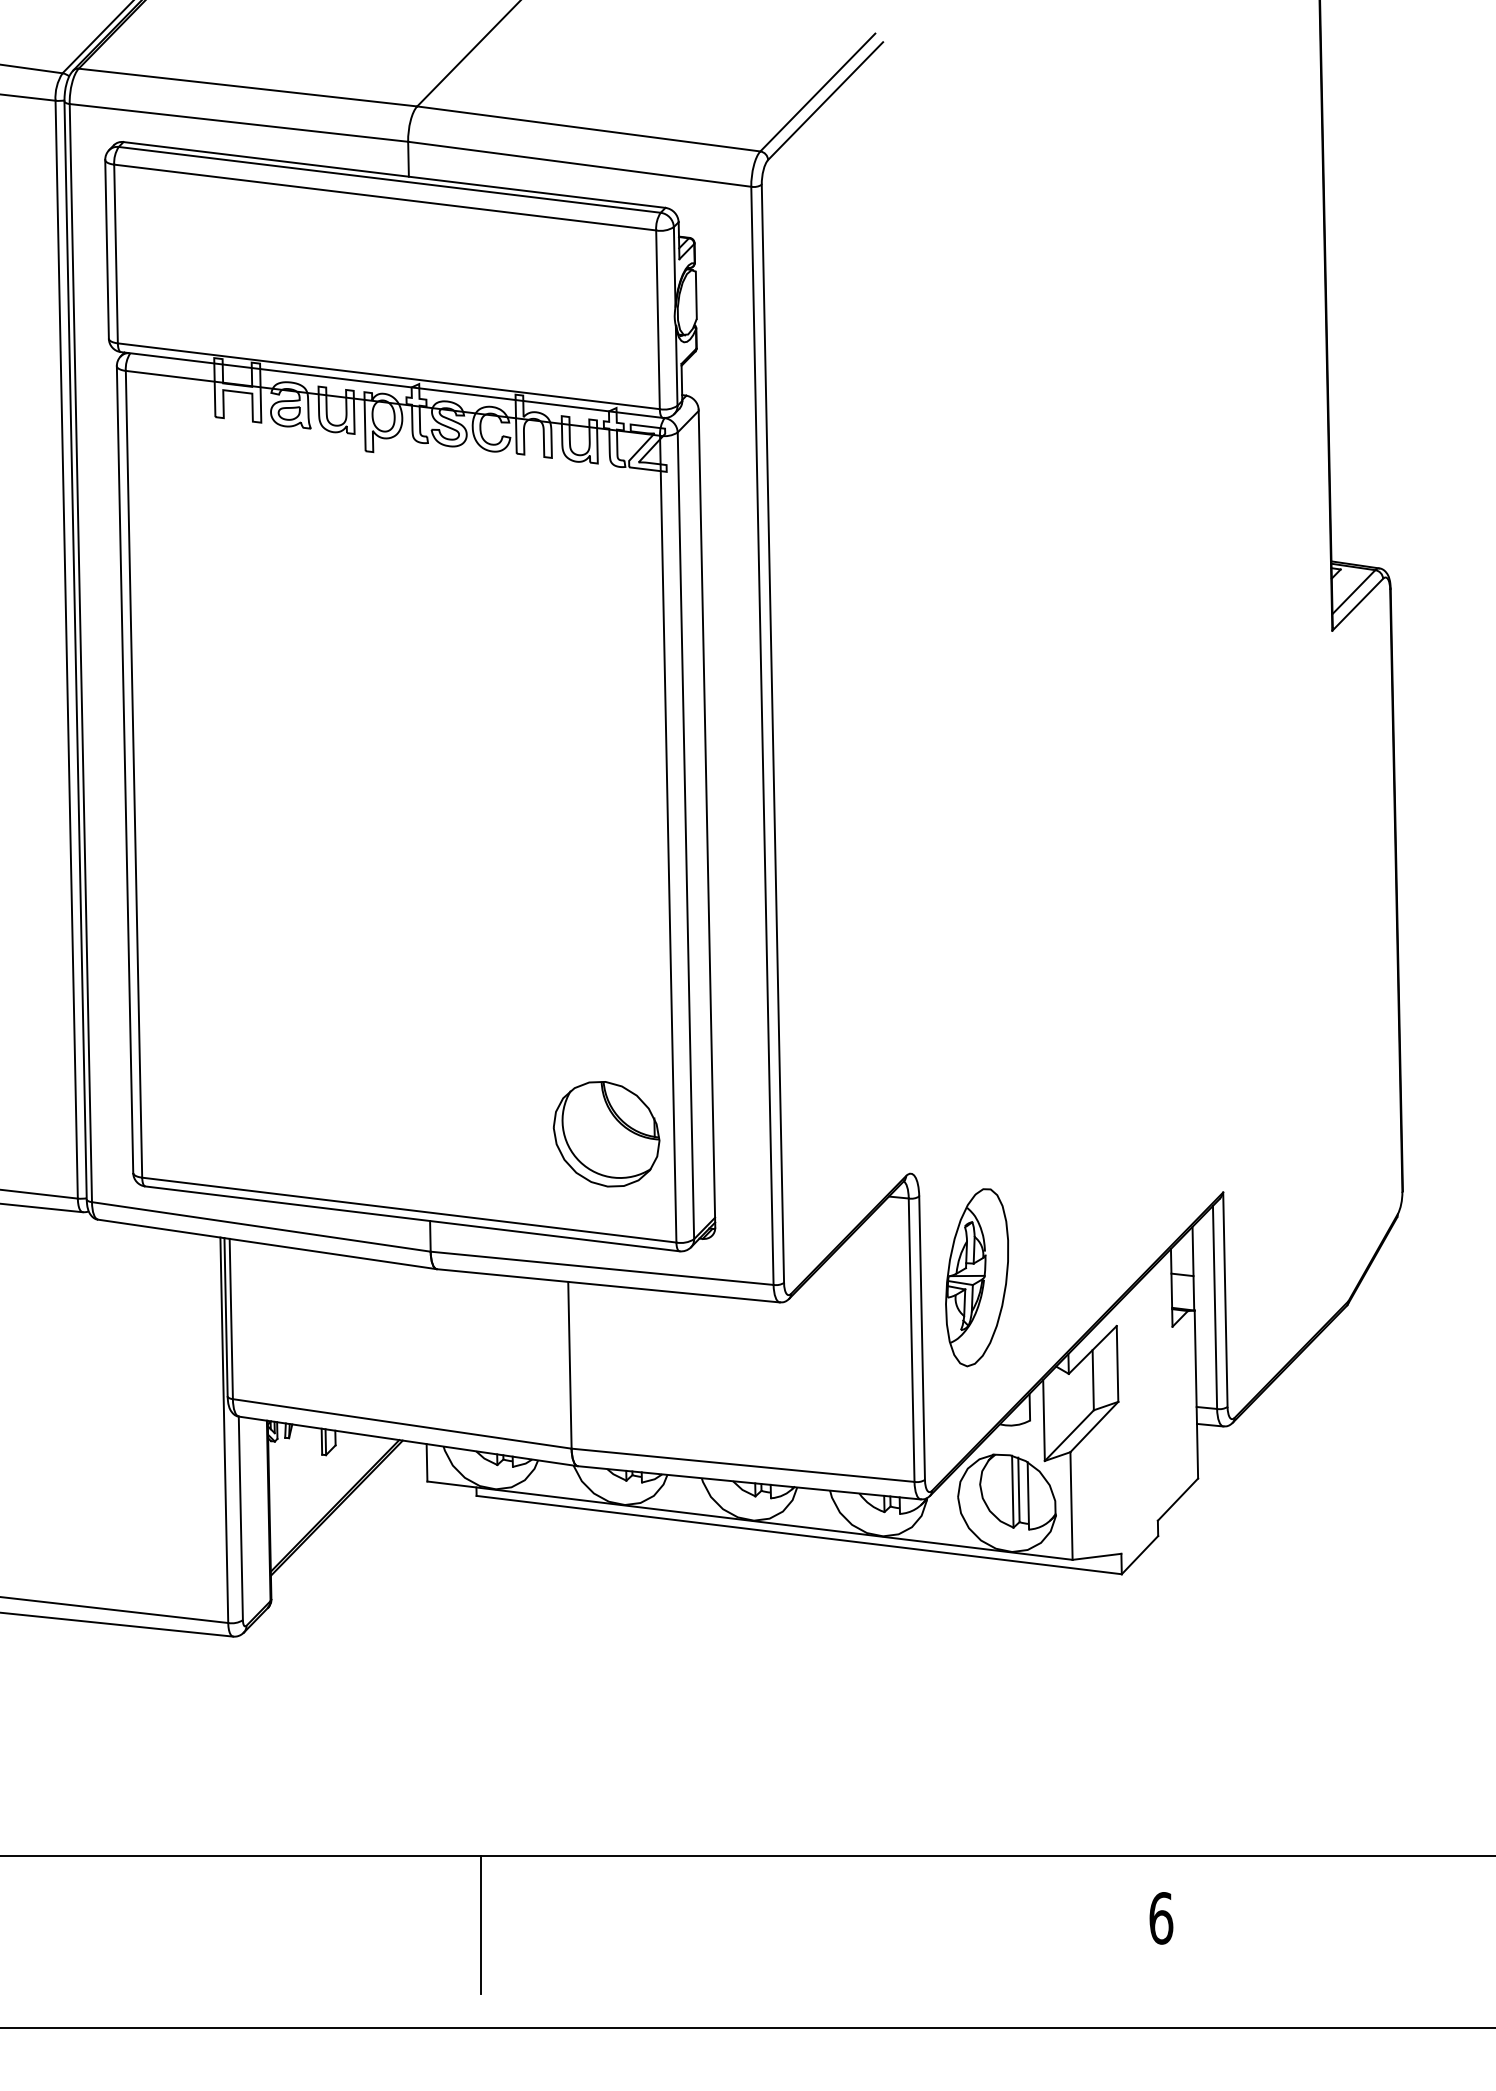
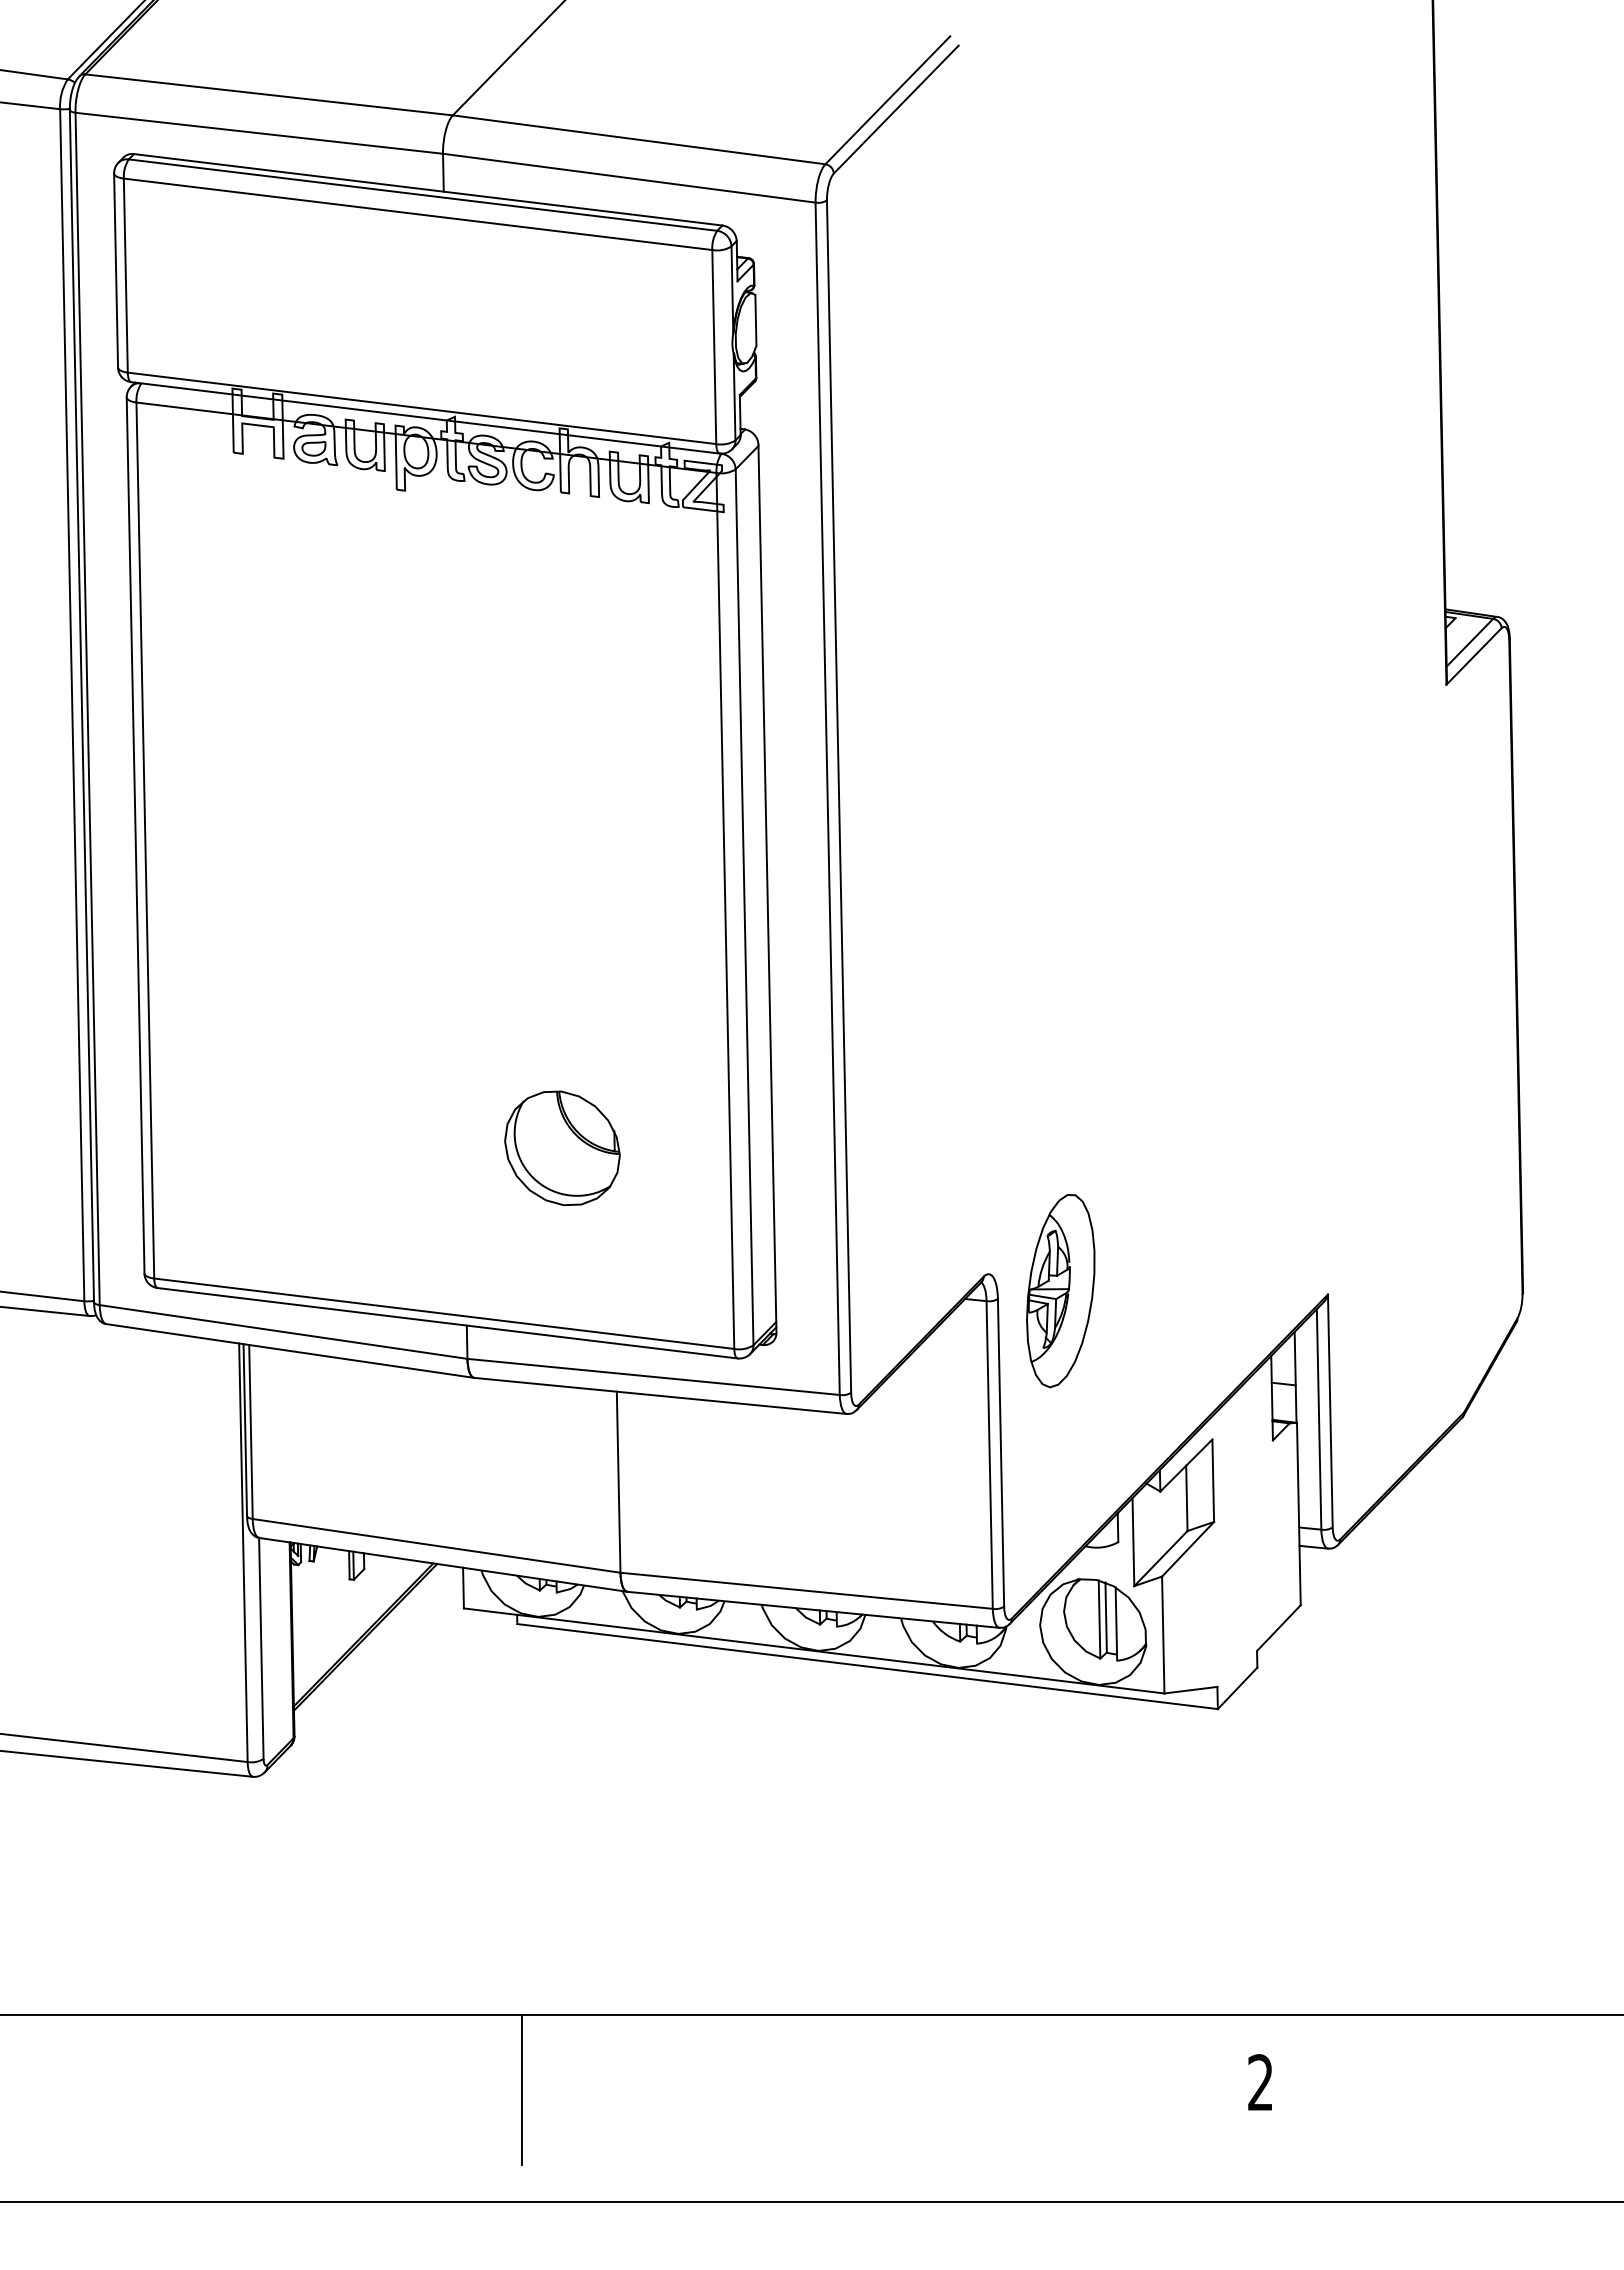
part: (606, 1134) -> (562, 1148), moved
part: (976, 1278) -> (1060, 1291), moved
text: (1161, 1918) -> (1260, 2082), 6 -> 2

